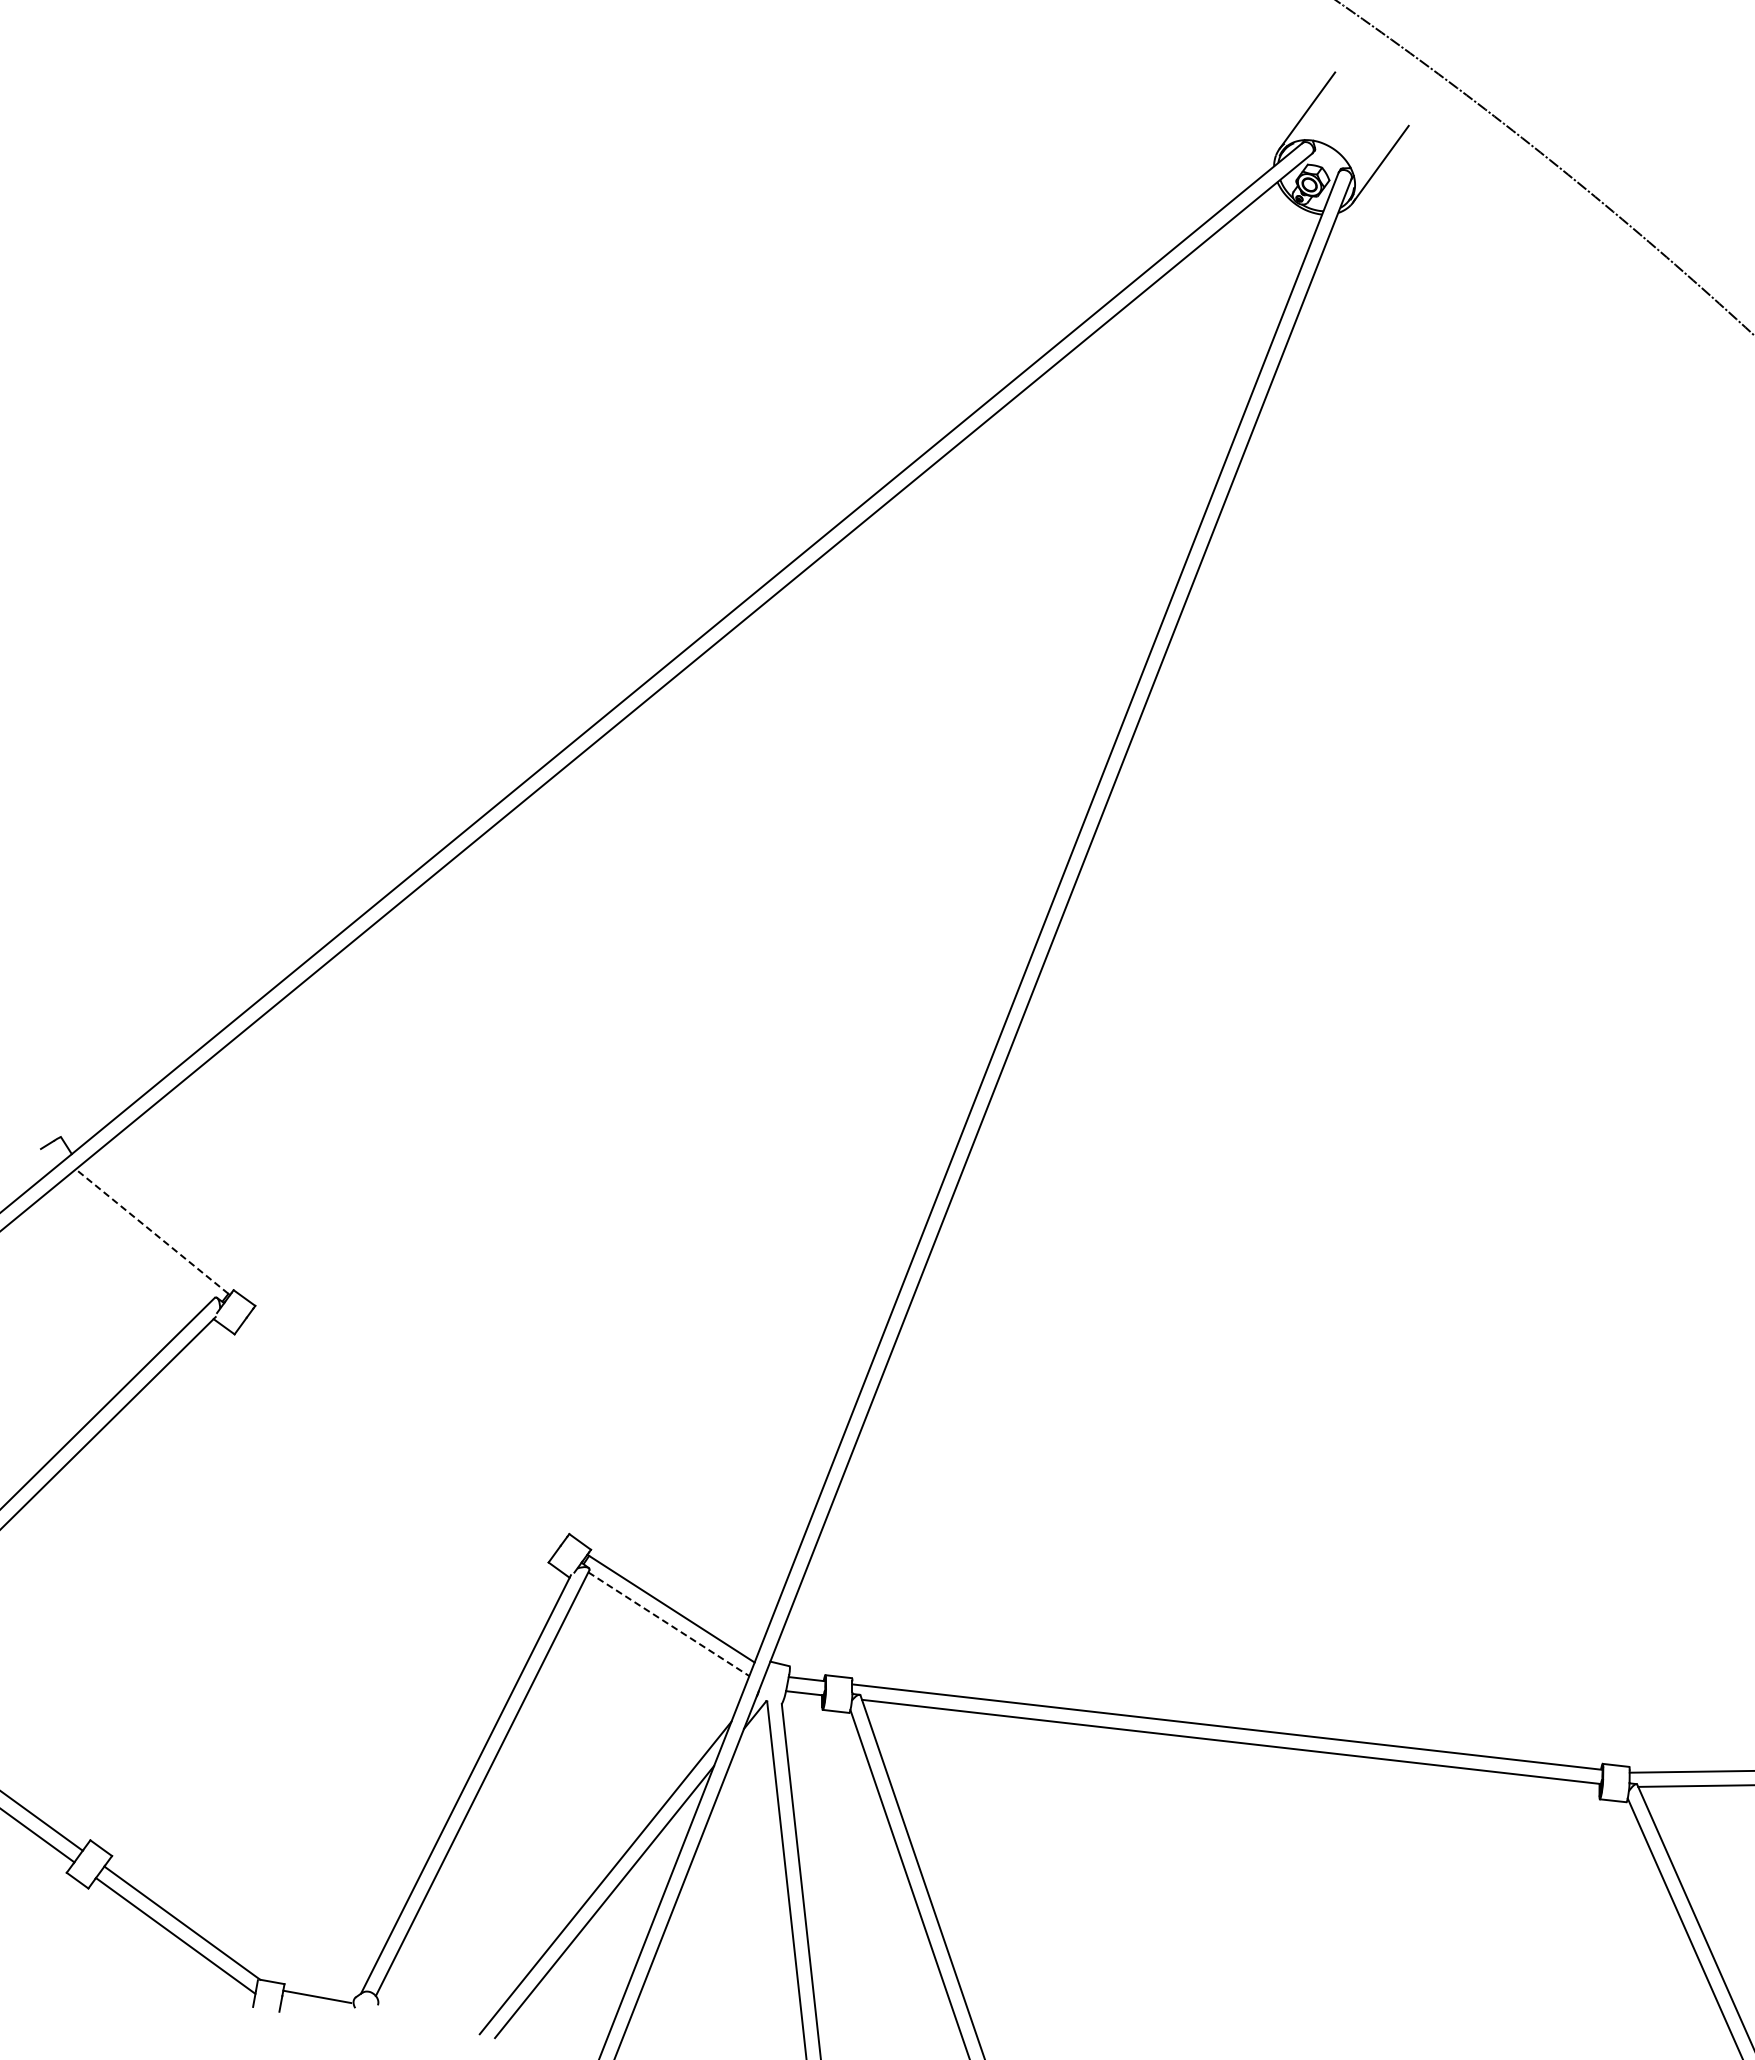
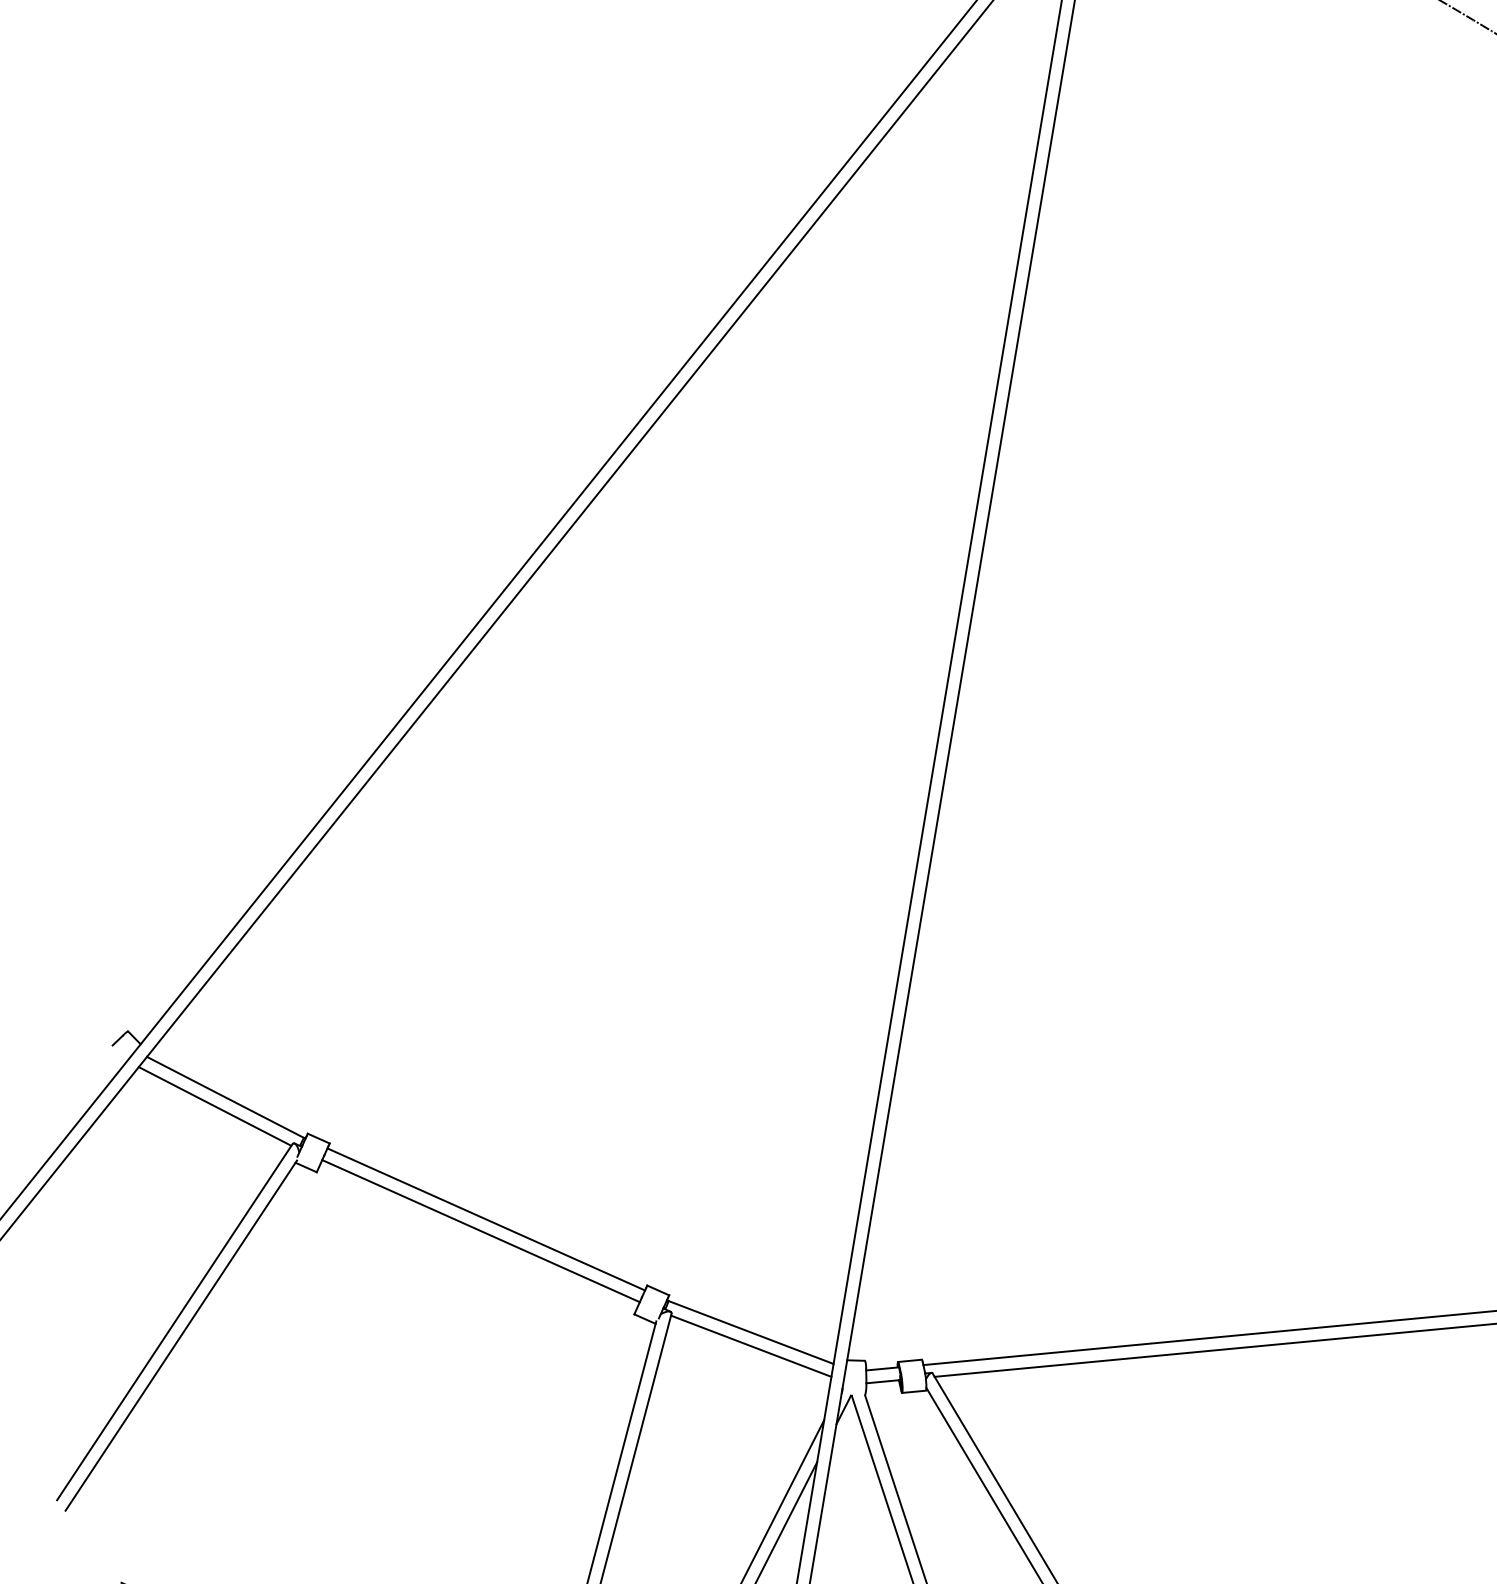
line: (152, 1231) -> (225, 1097), dashed -> solid
line: (138, 1238) -> (214, 1105), added
line: (408, 1424) -> (485, 1219), added
line: (400, 1436) -> (481, 1231), added
line: (668, 1624) -> (750, 1346), dashed -> solid

